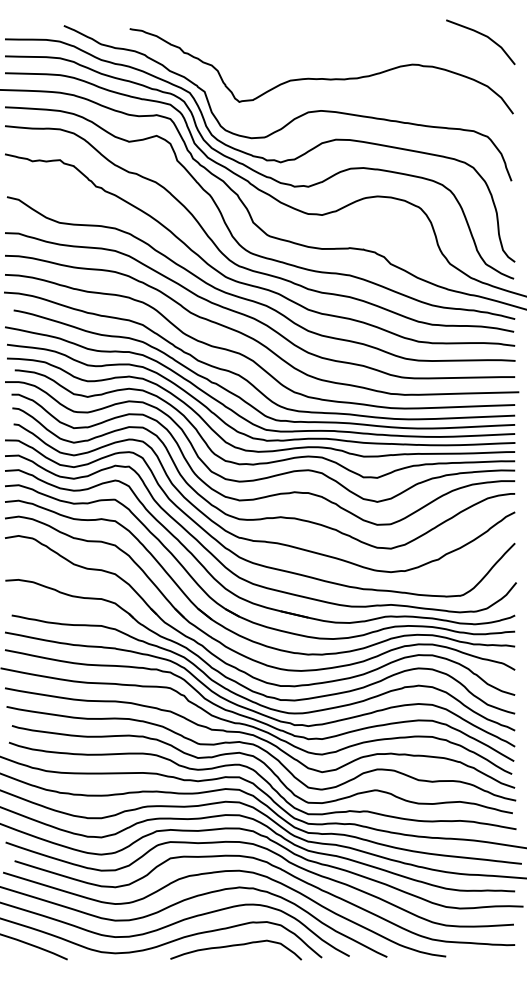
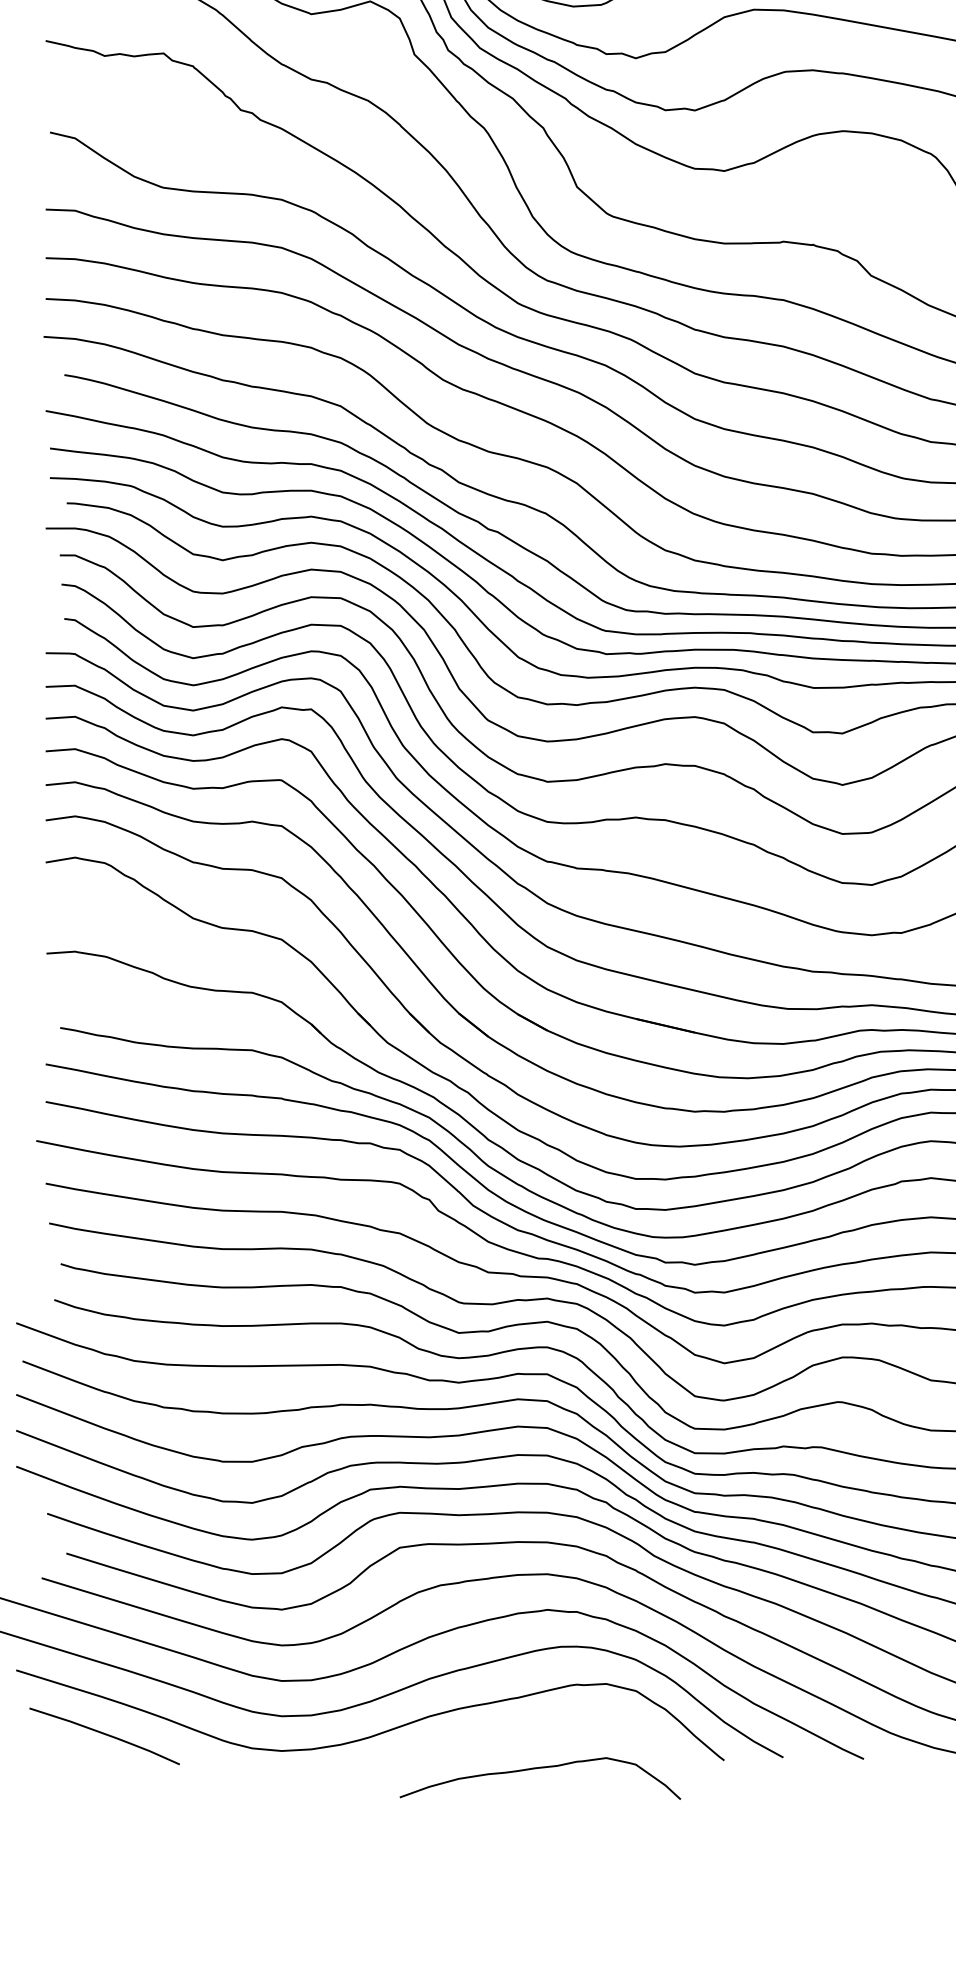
curve: (235, 946) -> (539, 1770), moved

